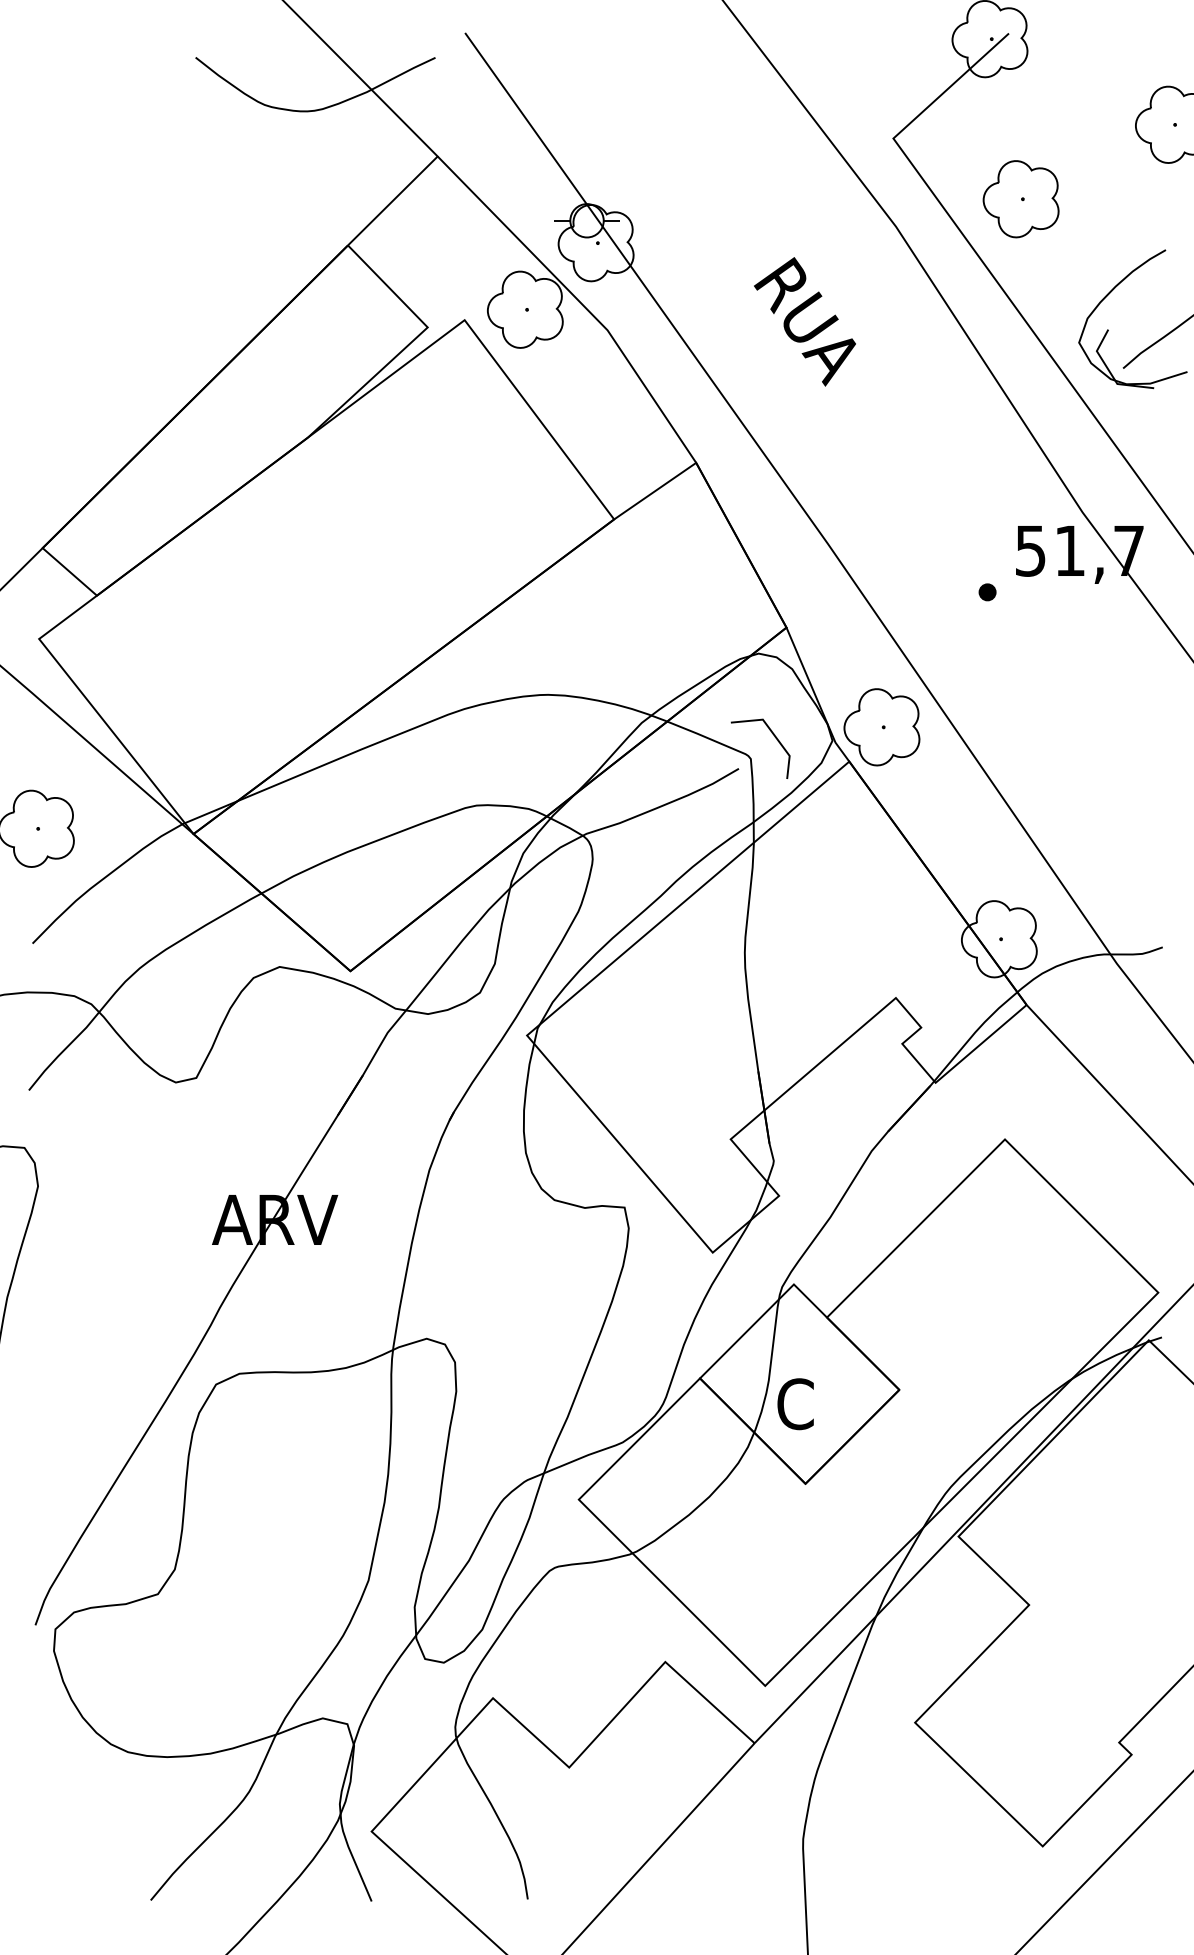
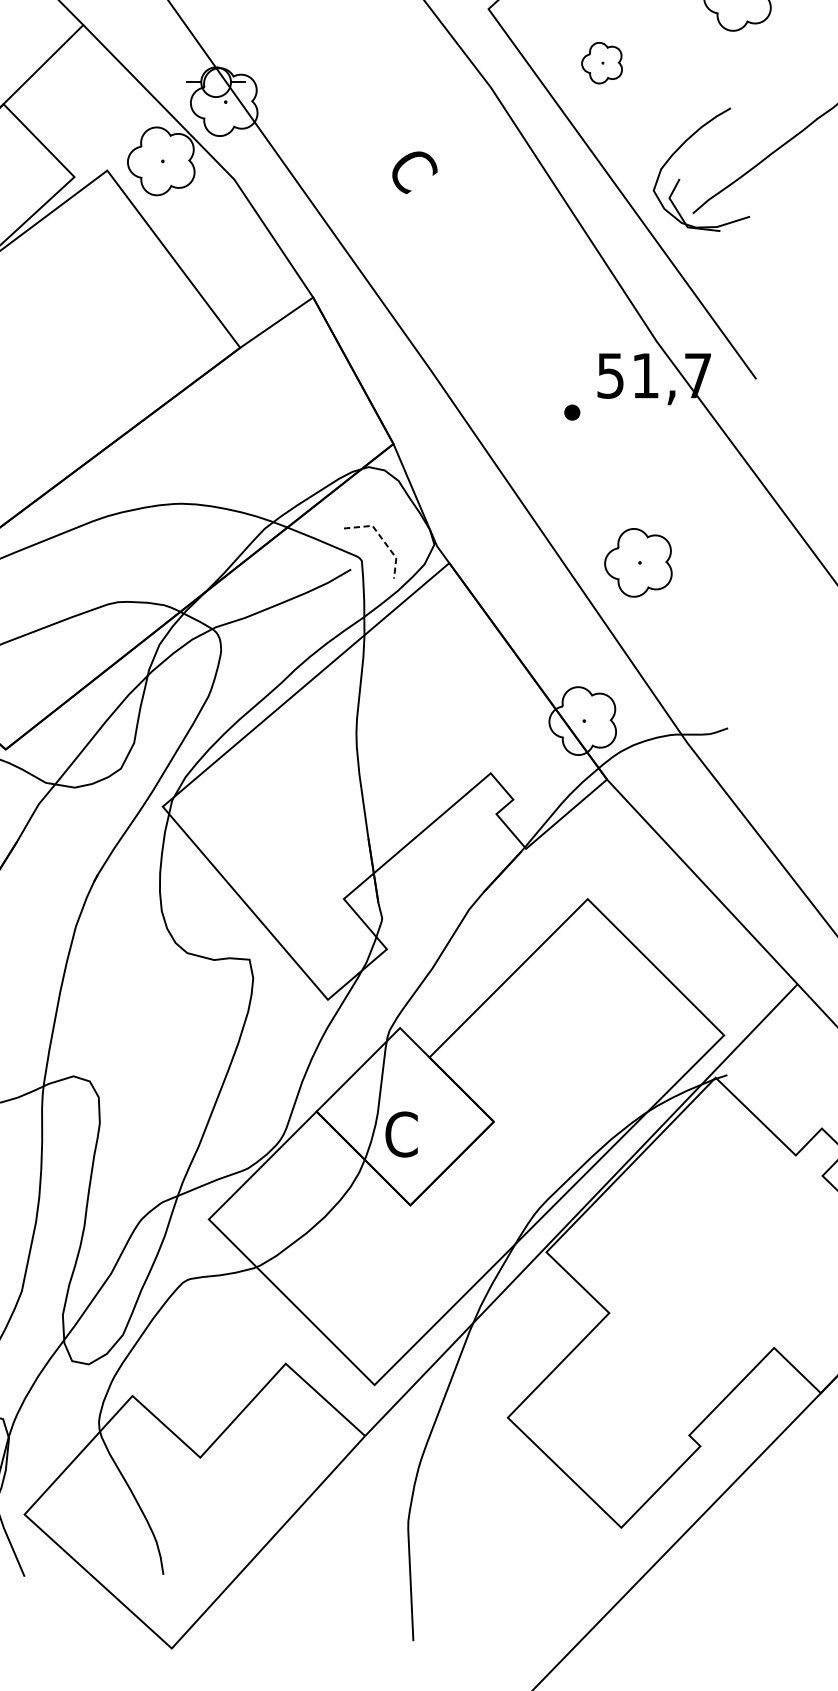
part: (1020, 199) -> (601, 63), size x0.6
text: (804, 321) -> (409, 171), RUA -> C
part: (881, 727) -> (638, 563), moved
line: (773, 734) -> (381, 539), solid -> dashed

